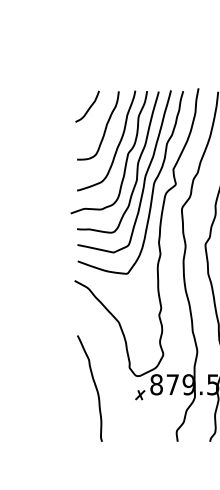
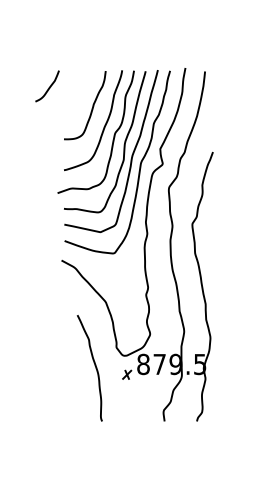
curve: (88, 107) -> (48, 87), moved
curve: (94, 385) -> (94, 365), moved

